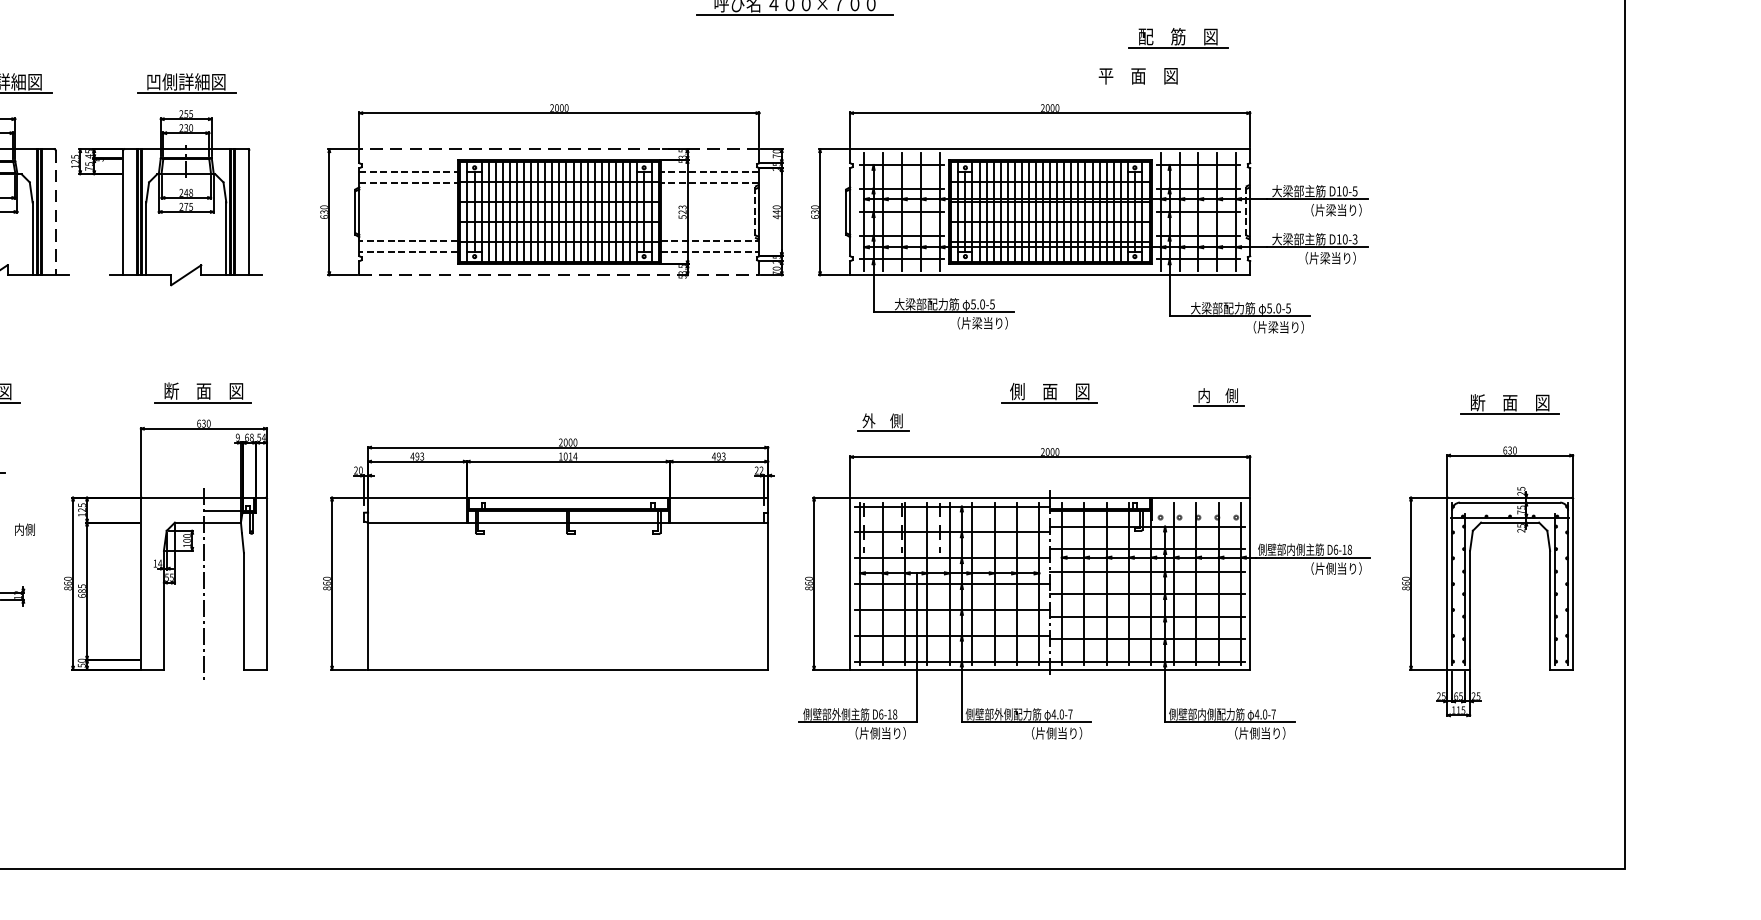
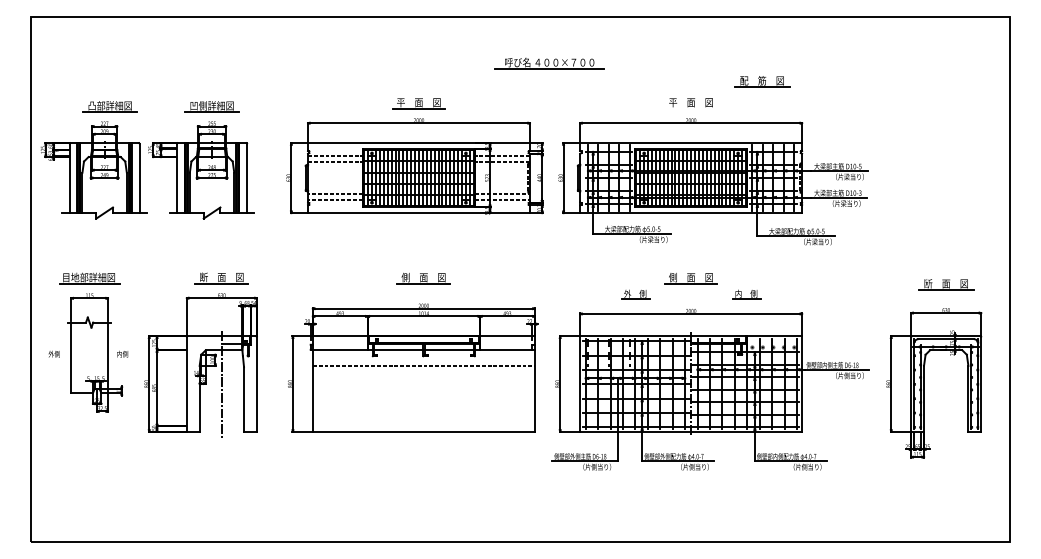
text: (1137, 75) -> (690, 102), moved
part: (558, 77) -> (418, 103), added
line: (558, 149) -> (418, 143), dashed -> solid
line: (55, 212) -> (139, 178), dashed -> solid
line: (558, 276) -> (418, 213), dashed -> solid
part: (567, 393) -> (423, 278), added
part: (1218, 396) -> (746, 294), moved
part: (883, 422) -> (635, 294), moved
line: (567, 550) -> (423, 365), added

